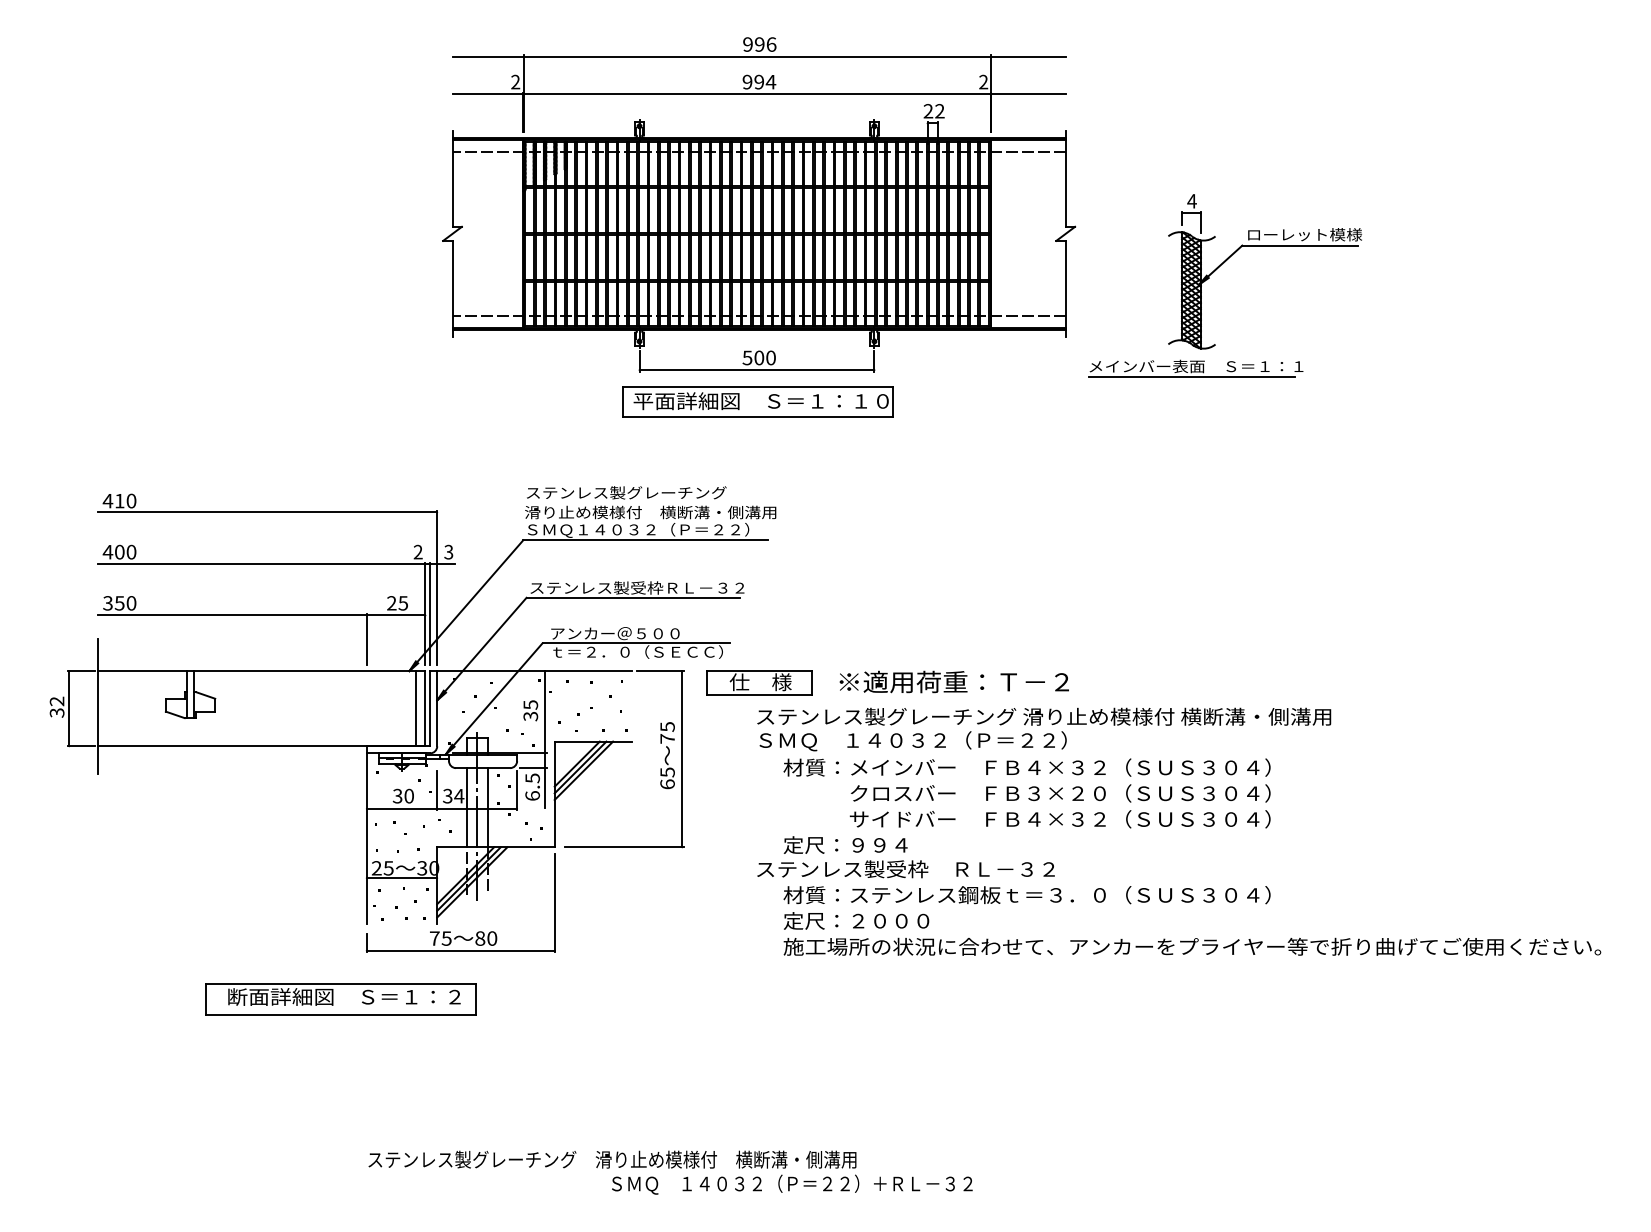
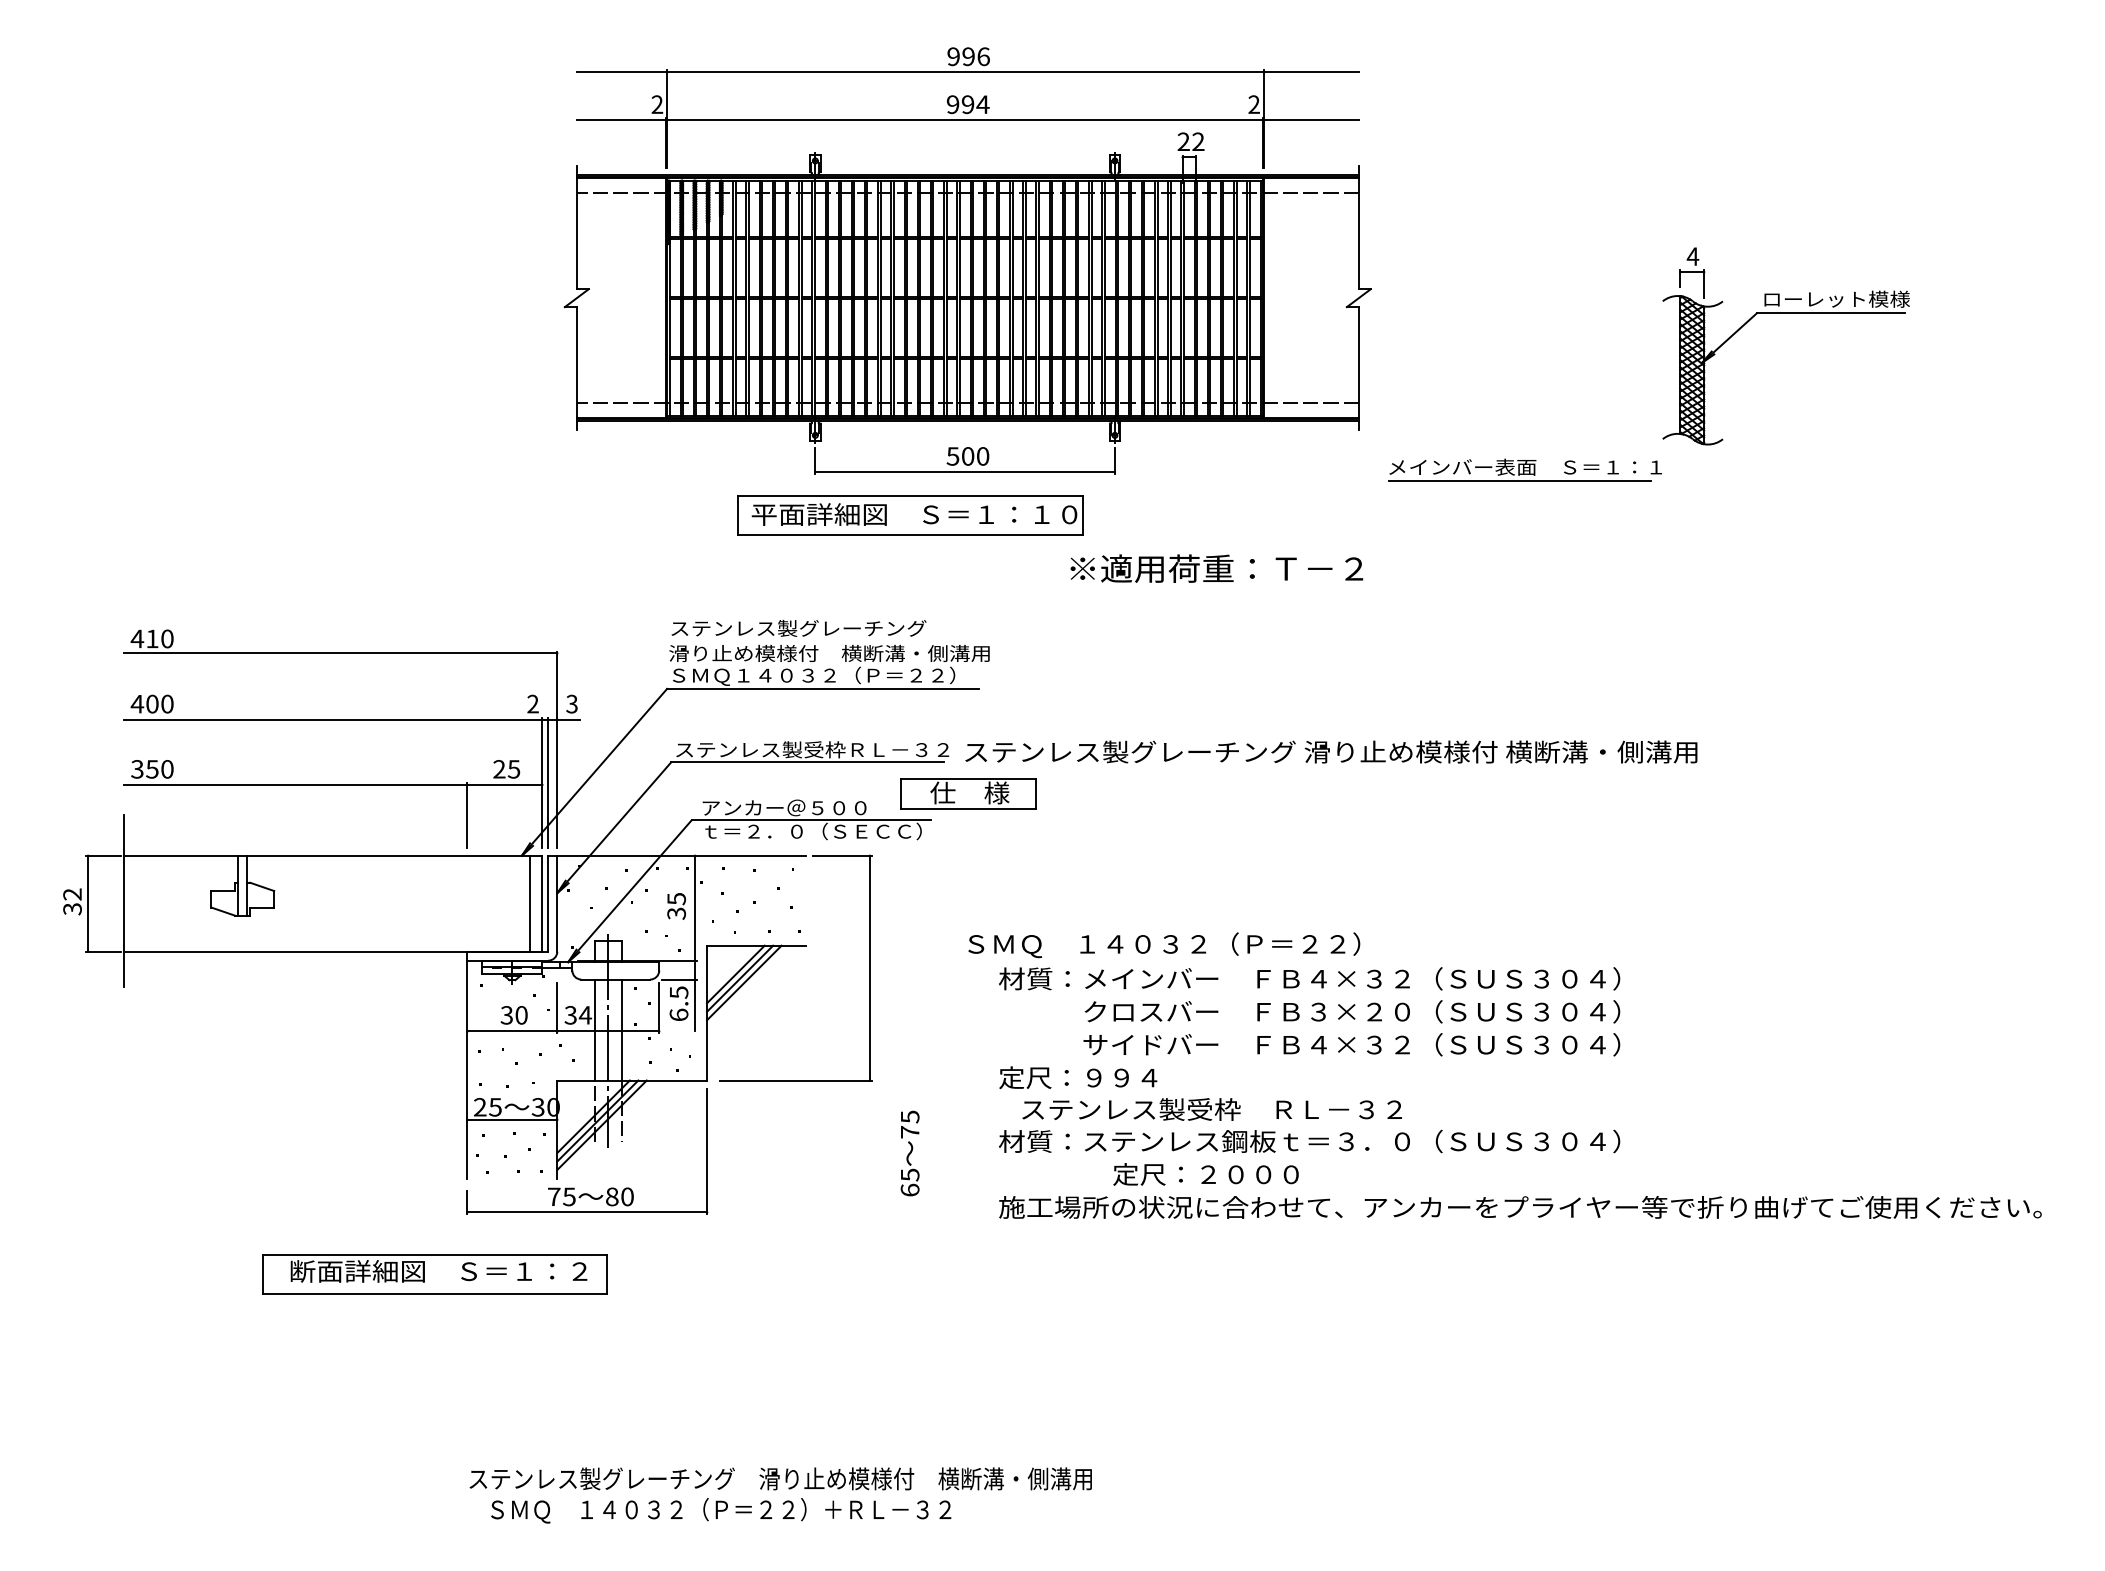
part: (1264, 245) -> (1785, 313), moved
part: (758, 401) -> (910, 515), moved
text: (954, 681) -> (1216, 568), moved
part: (759, 682) -> (968, 793), moved
text: (1044, 716) -> (1331, 751), moved
text: (667, 755) -> (909, 1153), moved
text: (905, 869) -> (1211, 1109), moved
text: (856, 921) -> (1205, 1174), moved
text: (792, 1184) -> (721, 1510), moved

